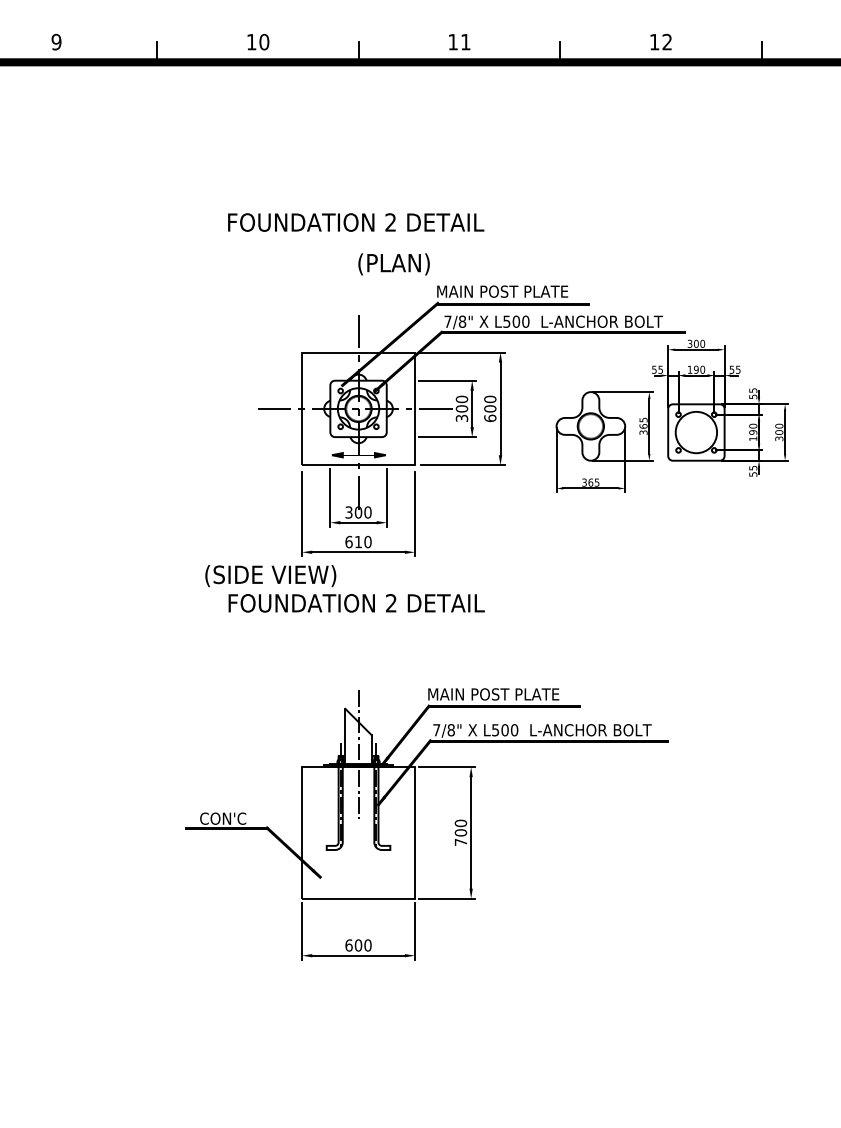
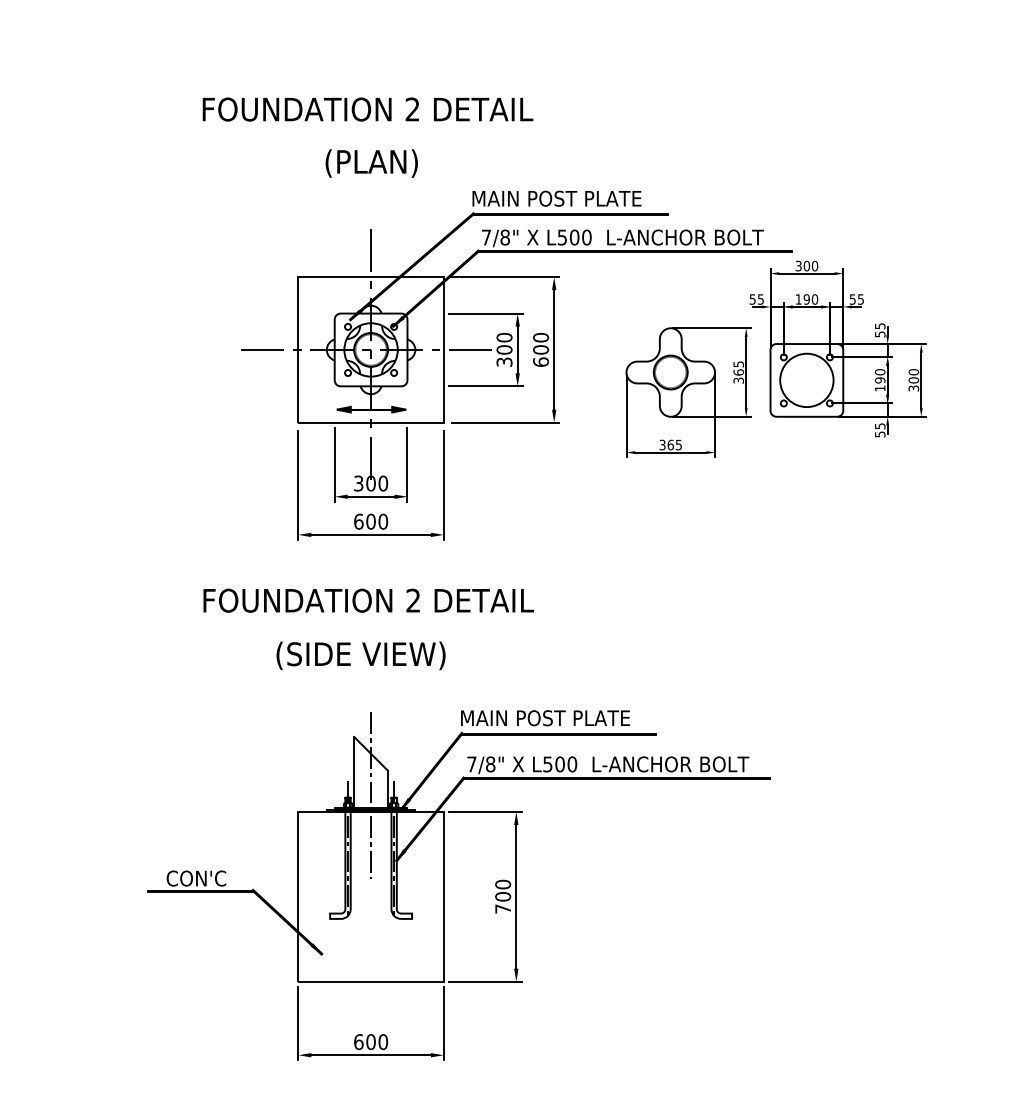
text: (393, 264) -> (371, 163), moved
text: (358, 541) -> (371, 520), 610 -> 600
text: (270, 576) -> (360, 656), moved

